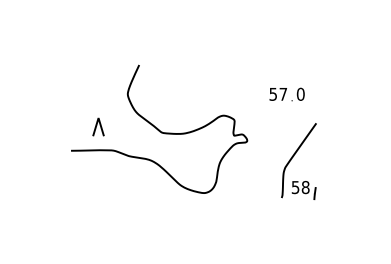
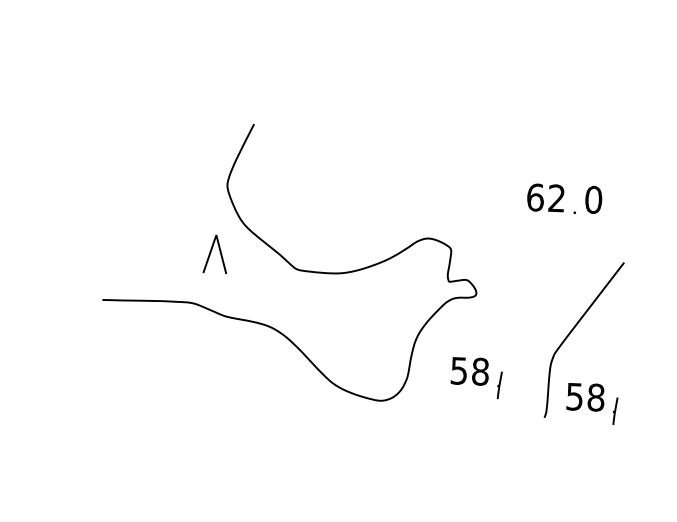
text: (278, 93) -> (546, 196), 57 -> 62
part: (98, 126) -> (215, 252), moved
part: (248, 180) -> (475, 377), added

